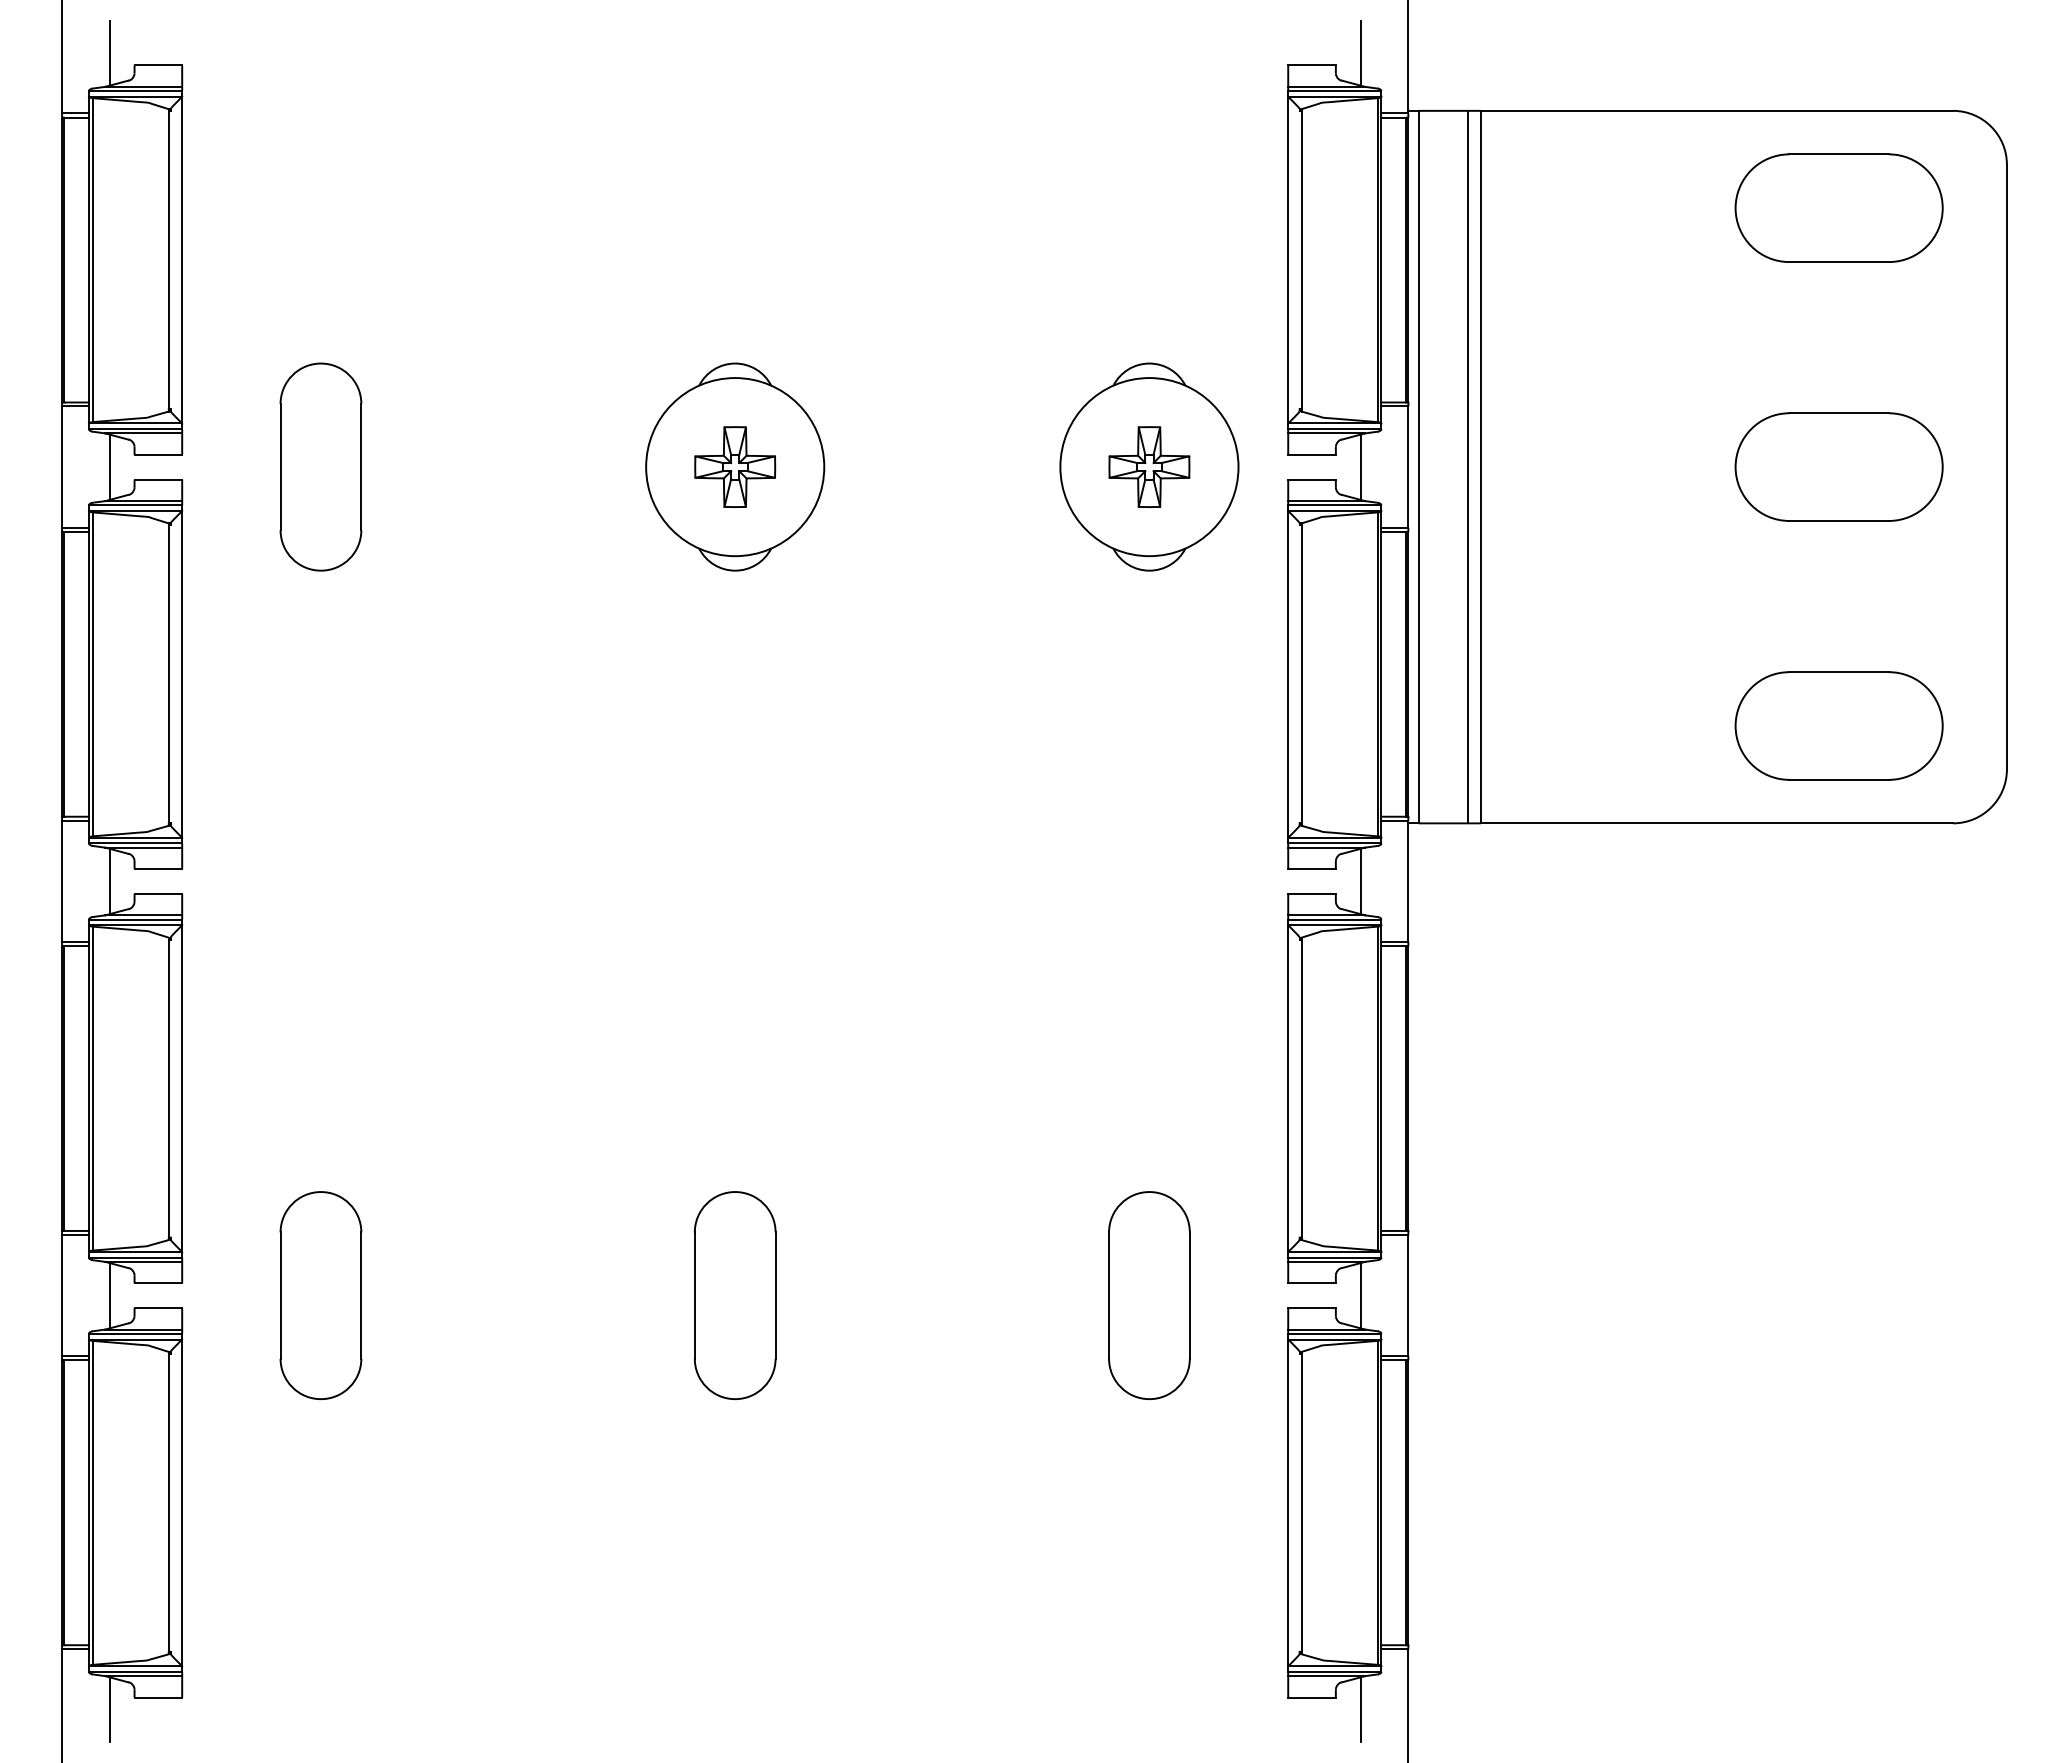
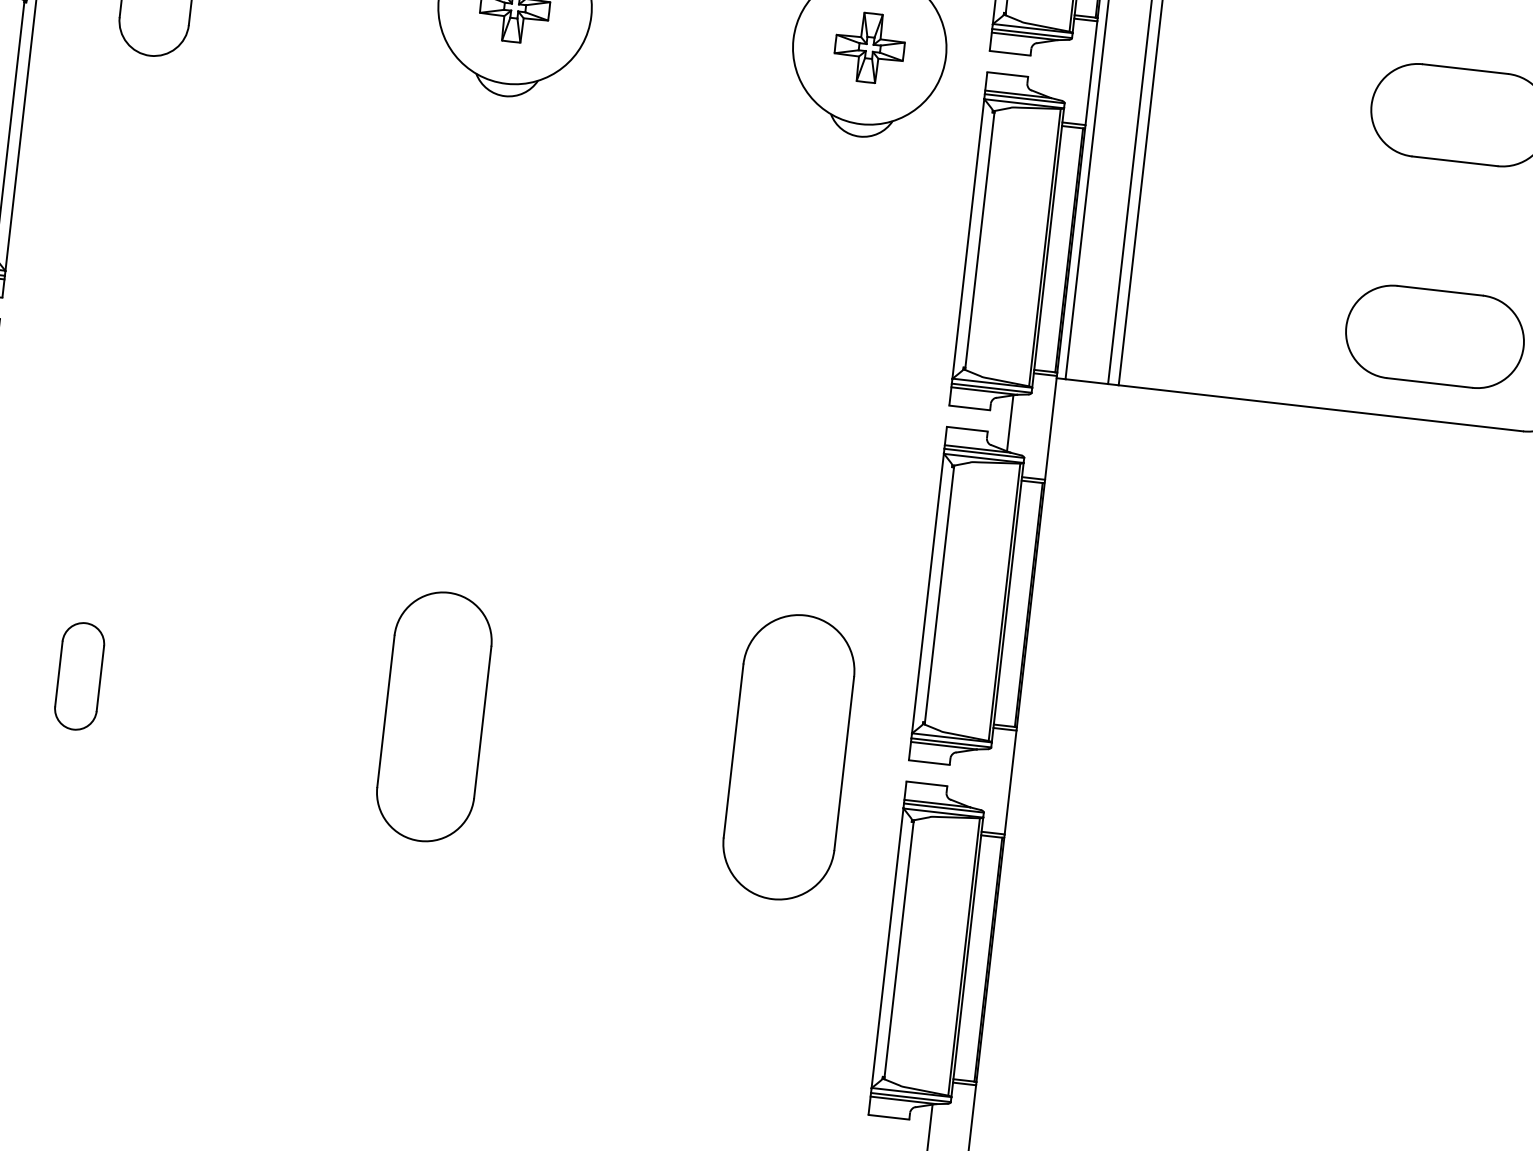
line: (1360, 466) -> (1050, 68), removed
part: (320, 1295) -> (79, 676), size x0.6
part: (734, 1295) -> (433, 716), size x1.4
part: (1149, 1295) -> (788, 757), size x1.6
line: (1360, 1295) -> (969, 777), removed

